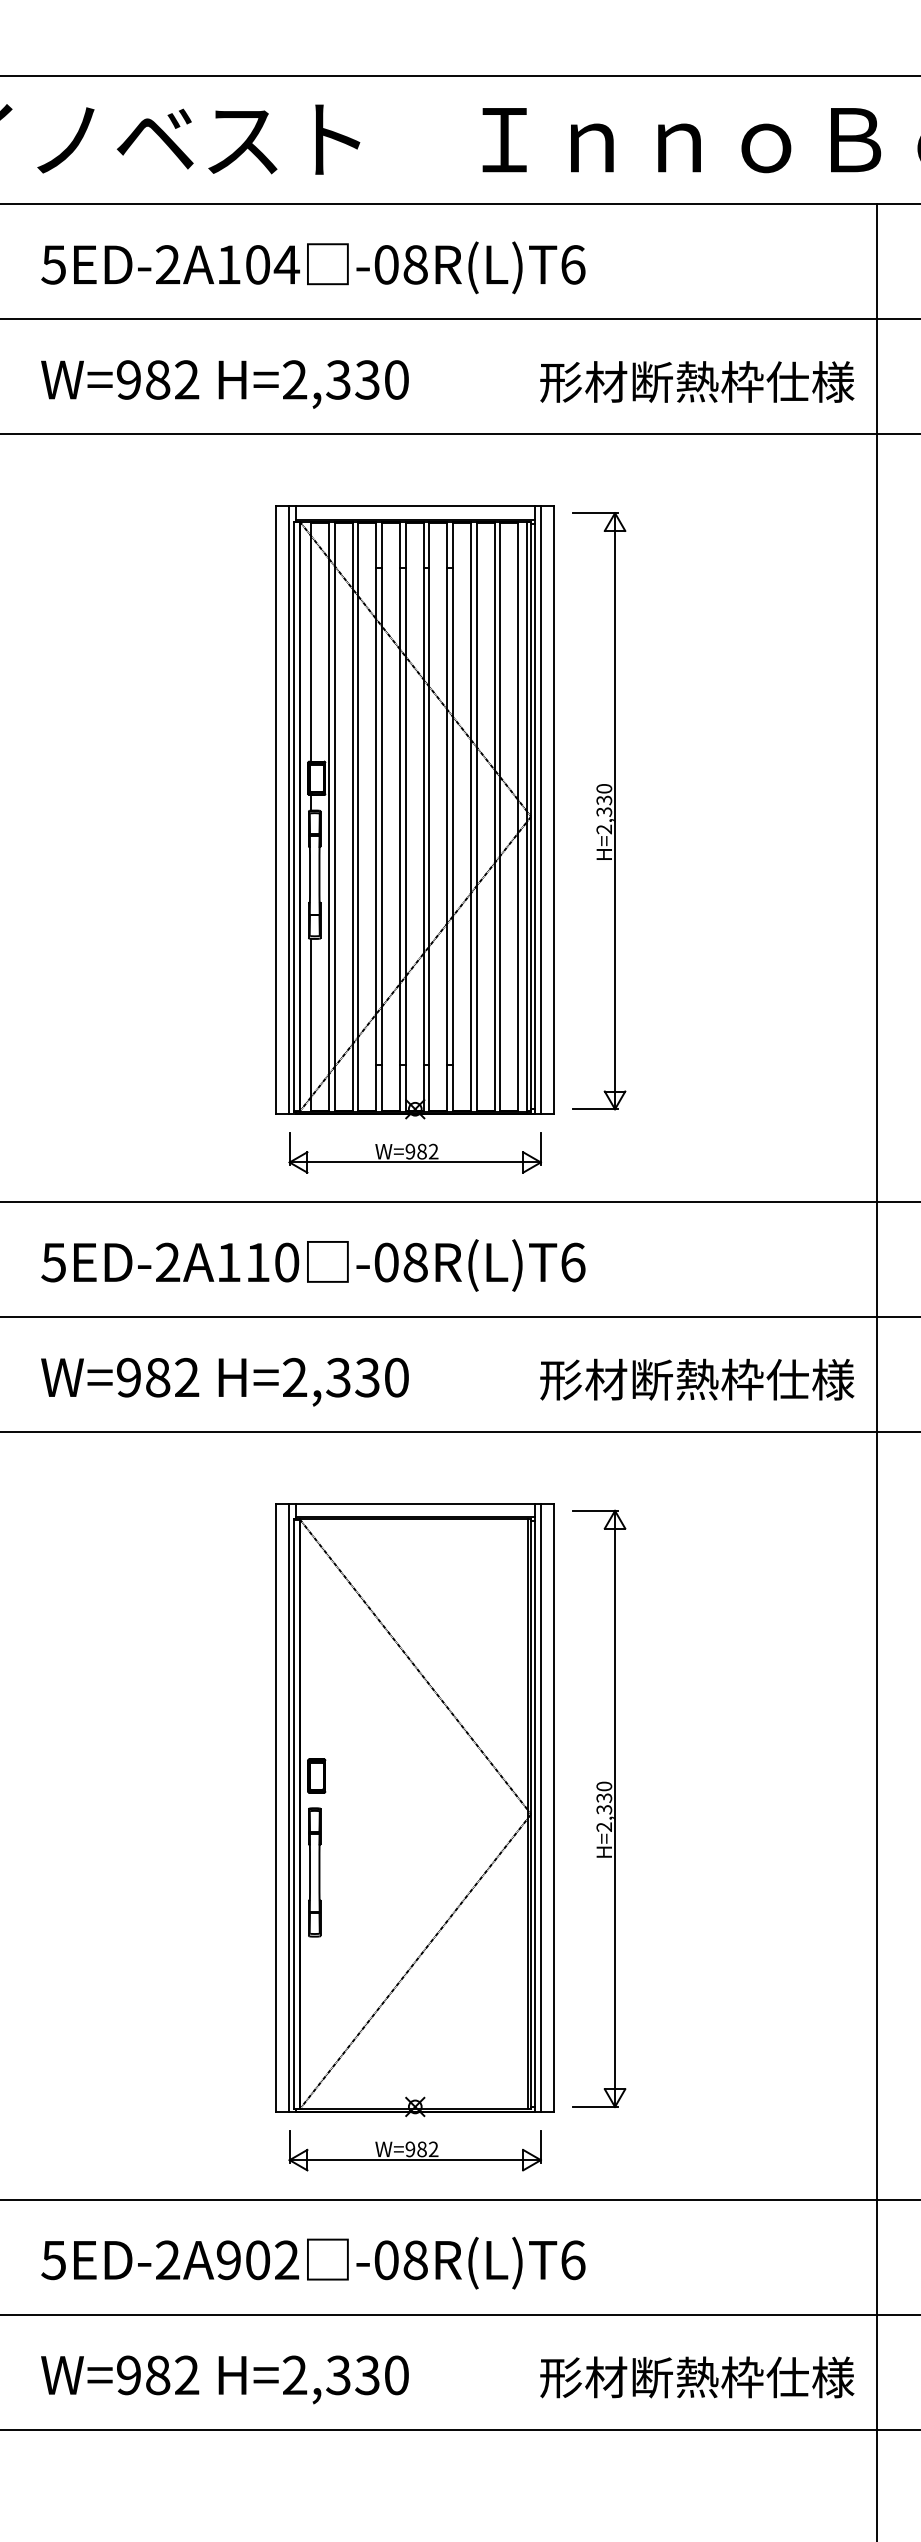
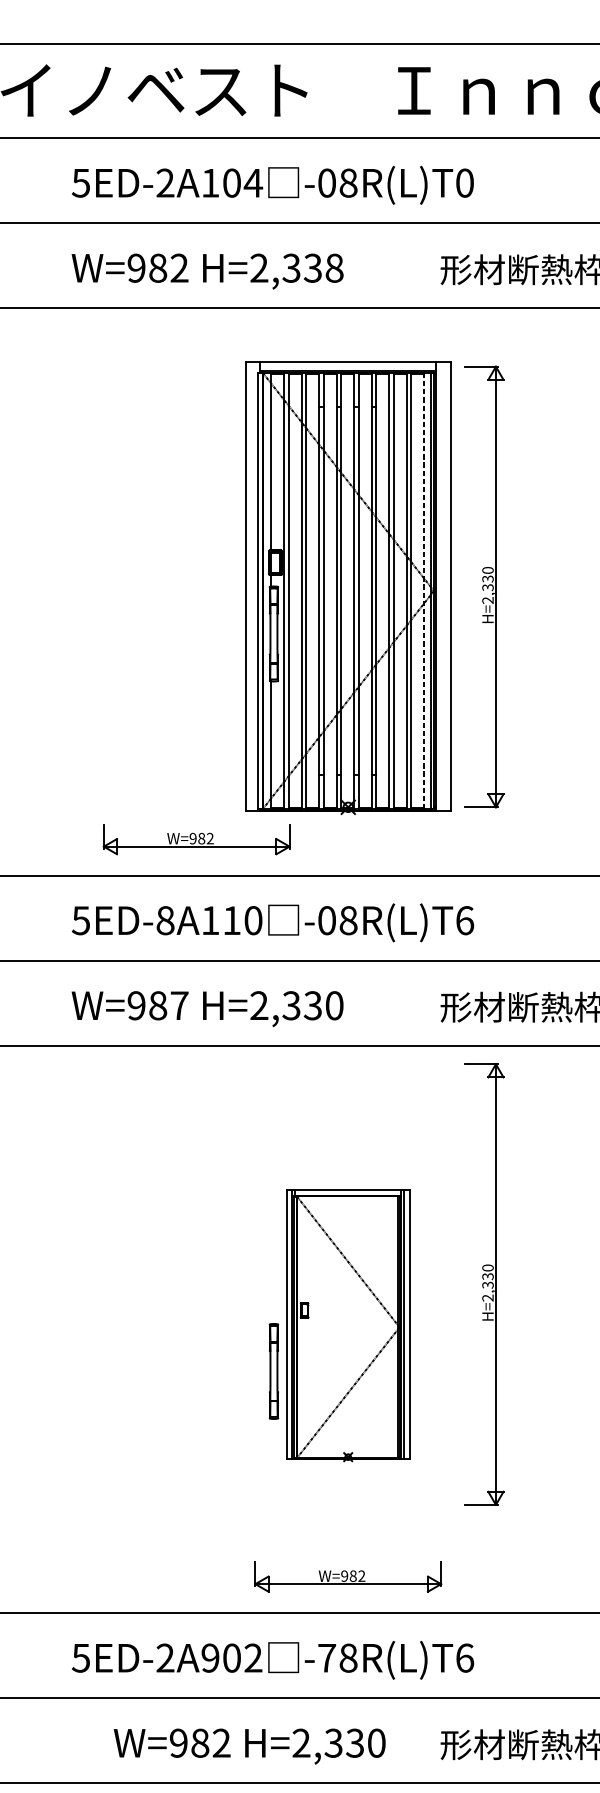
text: (573, 264) -> (465, 182), -08R(L)T6 -> -08R(L)T0
text: (396, 379) -> (334, 267), H=2,330 -> H=2,338
line: (289, 809) -> (255, 585), removed
line: (541, 809) -> (441, 585), removed
line: (518, 816) -> (424, 590), solid -> dashed
part: (414, 1152) -> (196, 839), moved
text: (168, 1262) -> (165, 920), 5ED-2A110 -> 5ED-8A110
text: (187, 1376) -> (179, 1004), W=982 -> W=987
part: (599, 1808) -> (484, 1284), moved
part: (414, 1810) -> (347, 1325), size x0.6
text: (386, 2260) -> (327, 1658), -08R(L)T6 -> -78R(L)T6
text: (224, 2379) -> (249, 1746), moved

